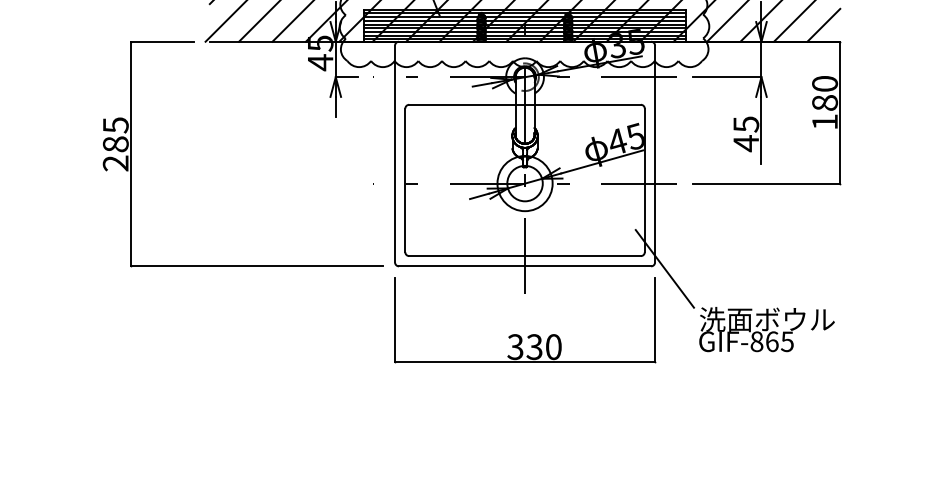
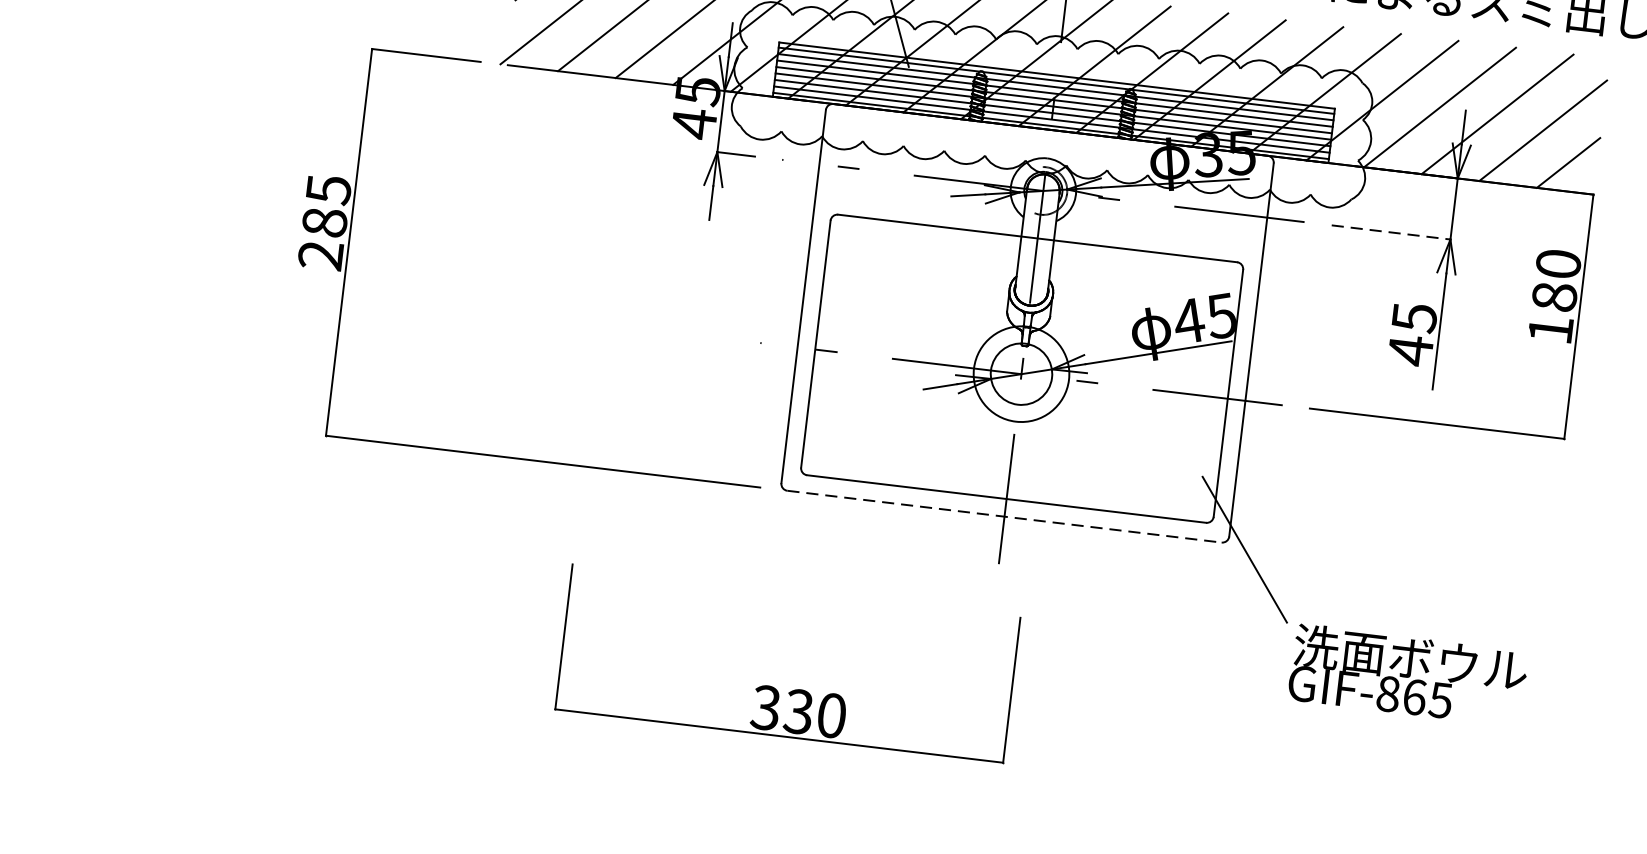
line: (727, 77) -> (1391, 233), solid -> dashed
line: (525, 266) -> (1005, 517), solid -> dashed
part: (530, 334) -> (794, 689), moved

